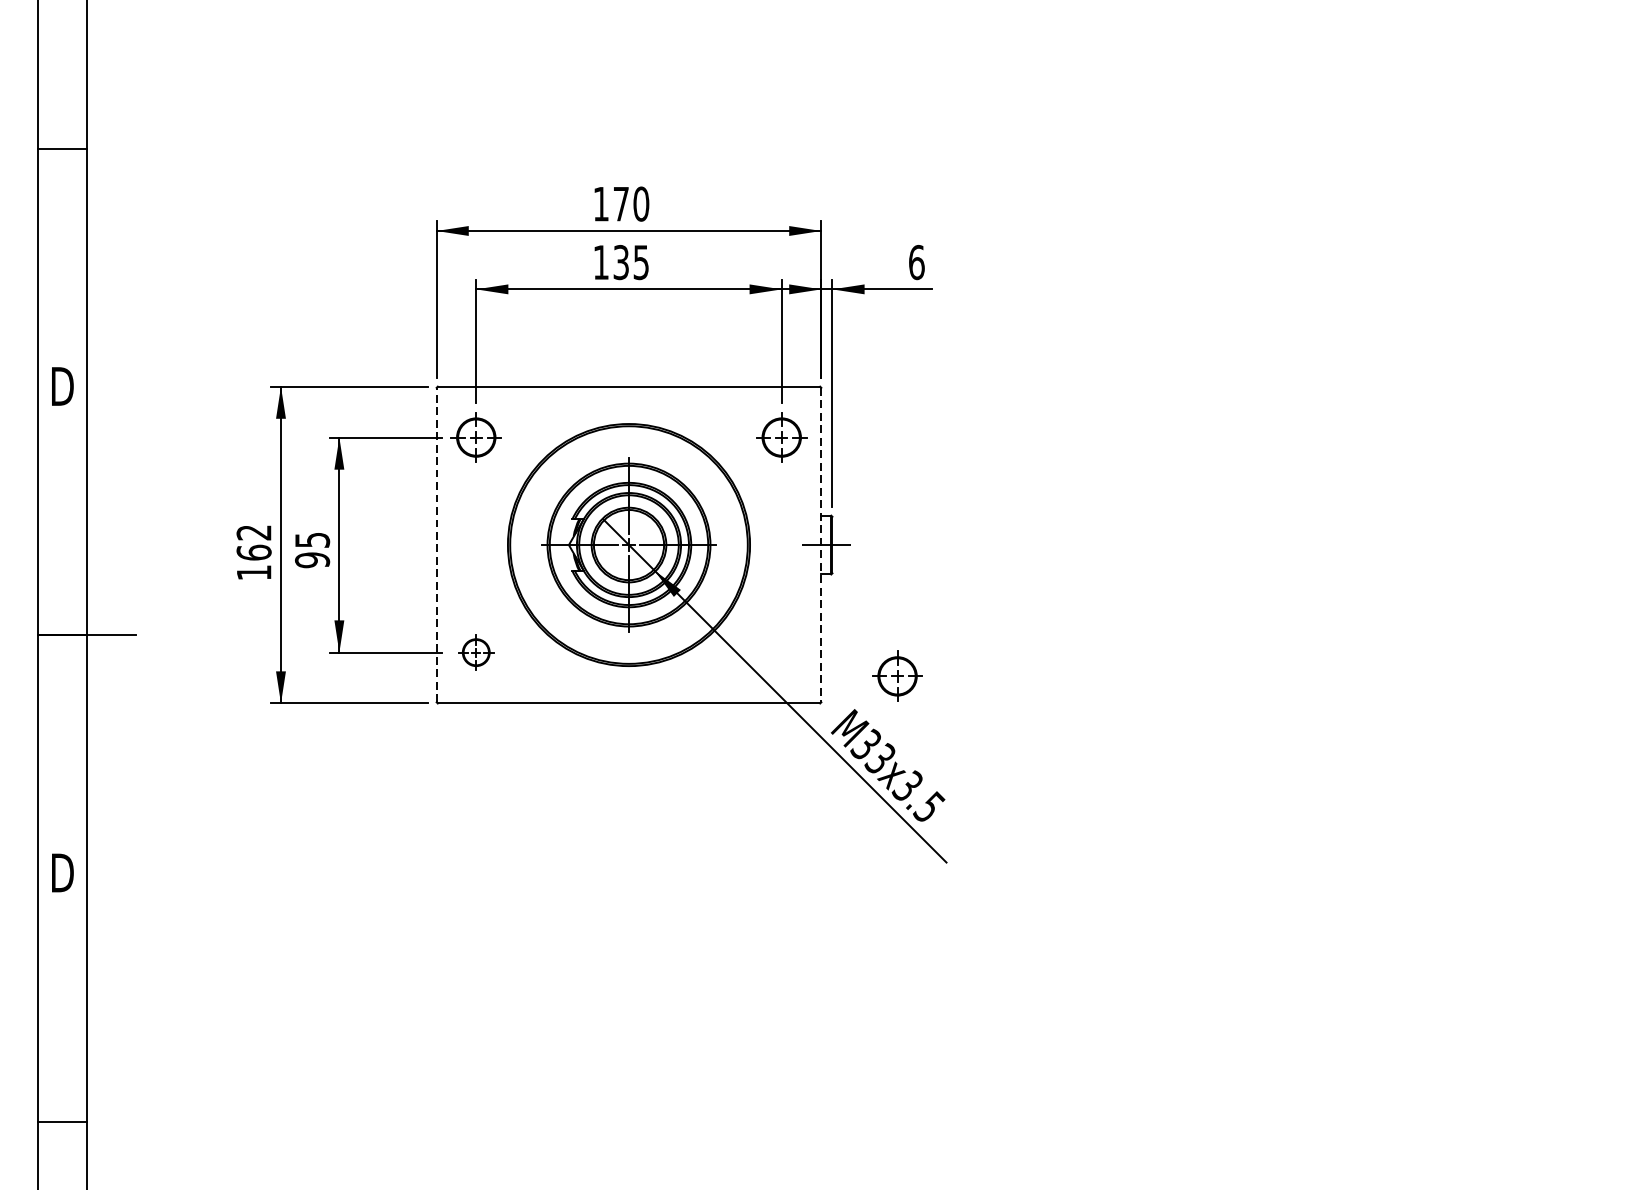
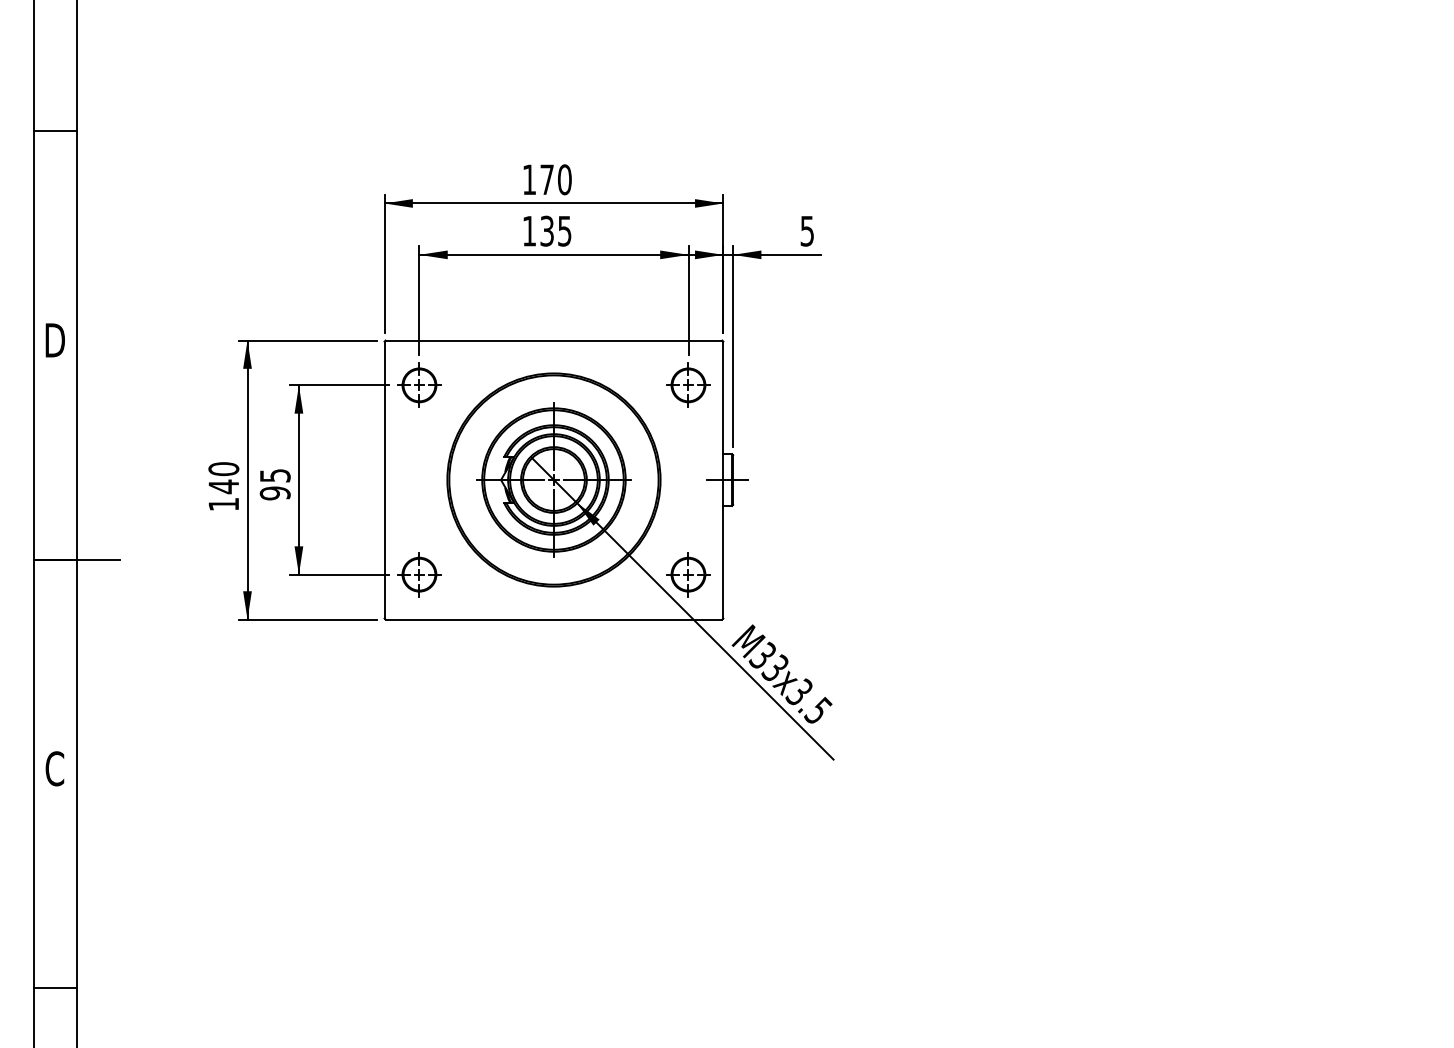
text: (916, 261) -> (807, 230), 6 -> 5
text: (253, 543) -> (223, 478), 162 -> 140
line: (436, 544) -> (384, 479), dashed -> solid
line: (821, 545) -> (723, 480), dashed -> solid
part: (476, 652) -> (419, 574), size x1.43
part: (897, 676) -> (688, 574), moved
text: (62, 872) -> (55, 768), D -> C

